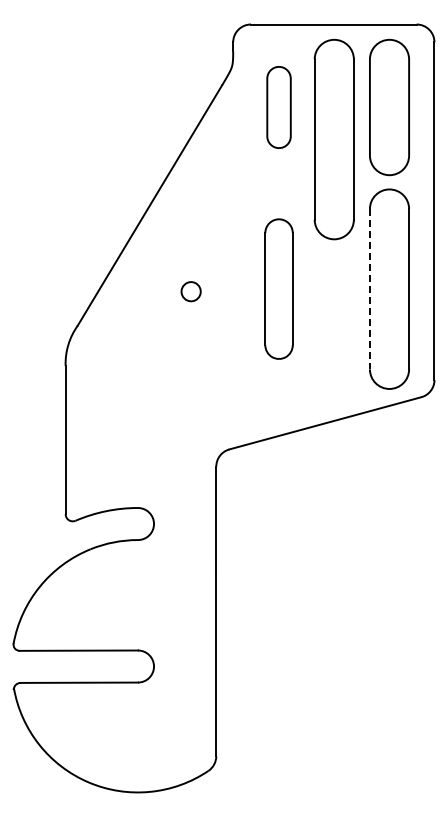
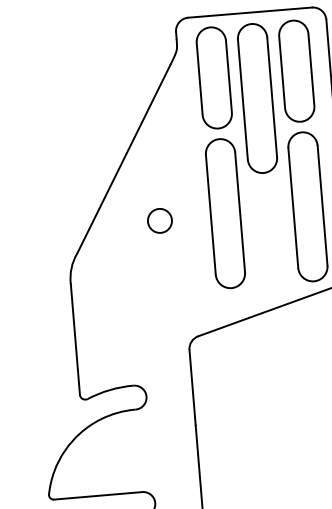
part: (278, 107) -> (213, 78), size x1.67
part: (278, 288) -> (225, 213), size x1.43
line: (369, 289) -> (293, 208), dashed -> solid
circle: (191, 291) -> (160, 220), size x1.67

